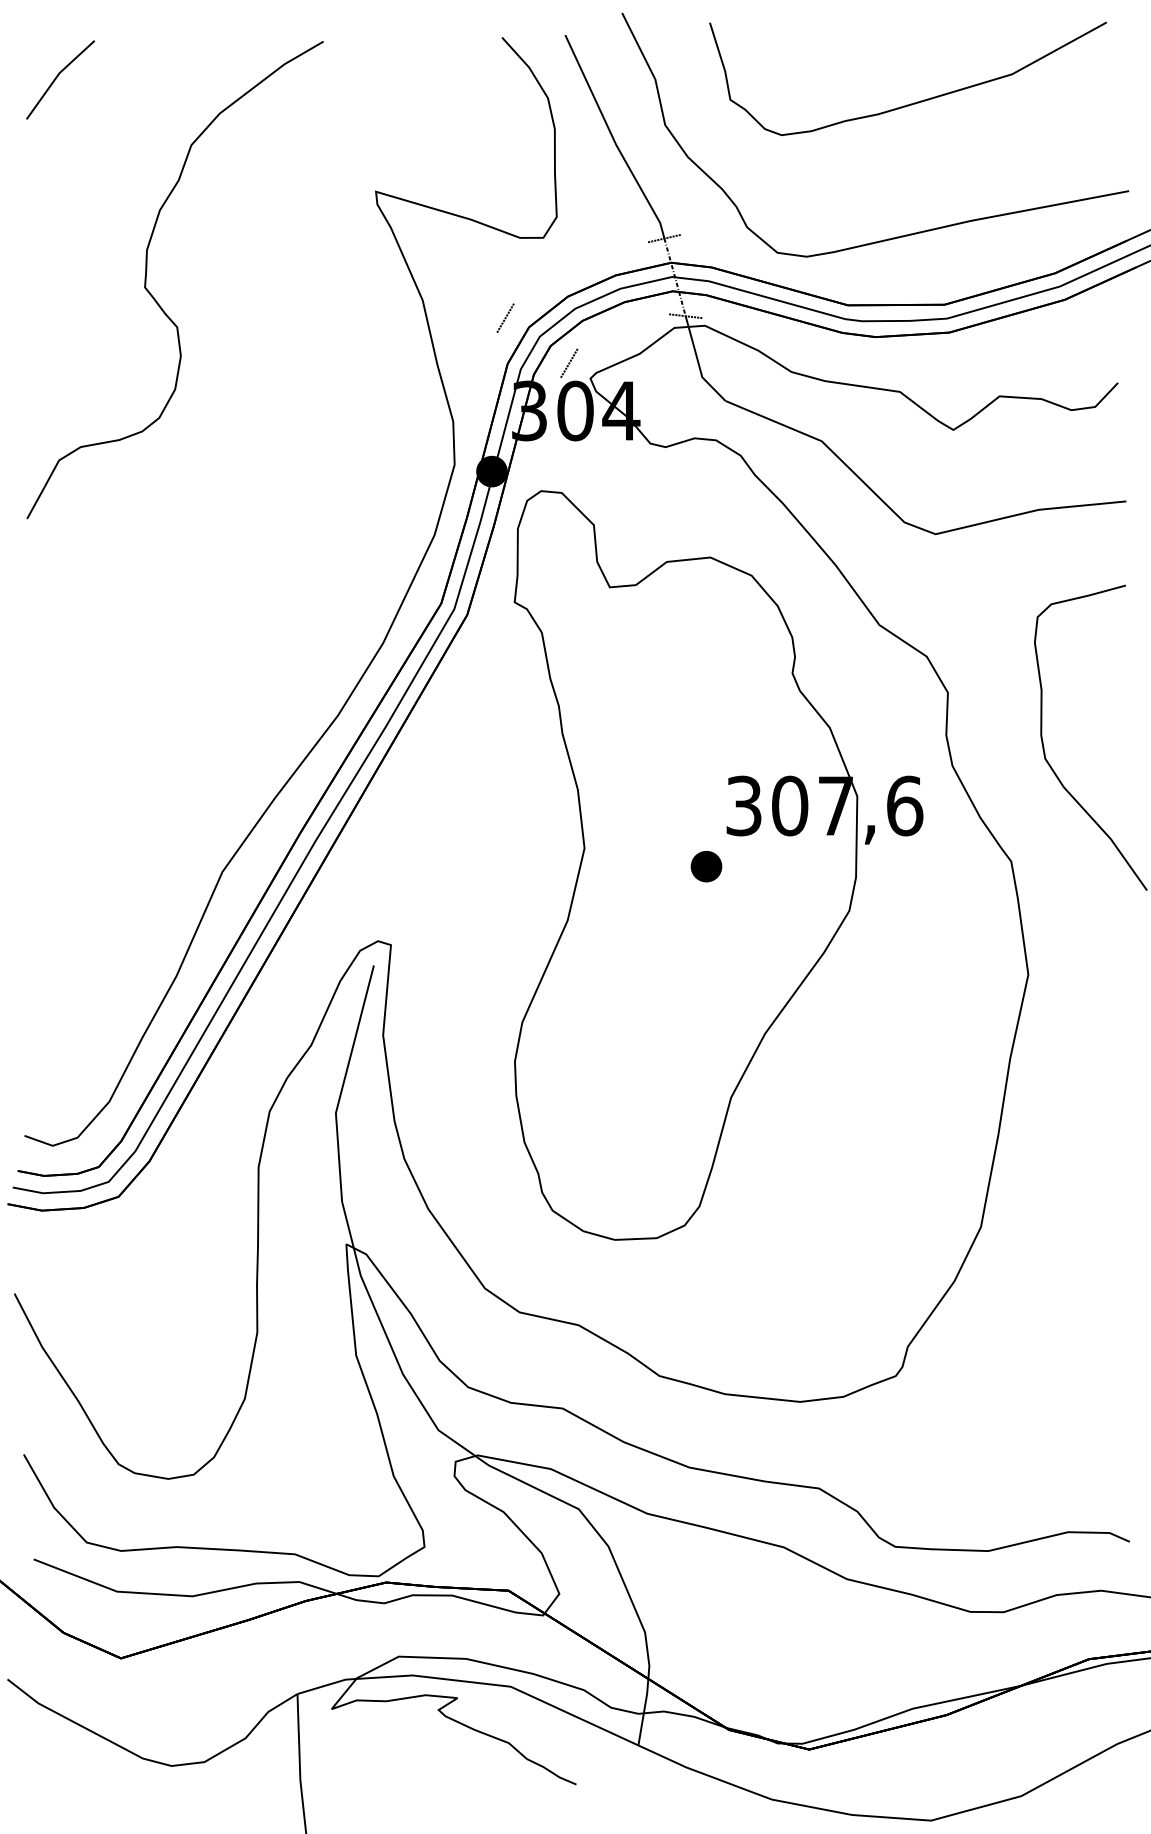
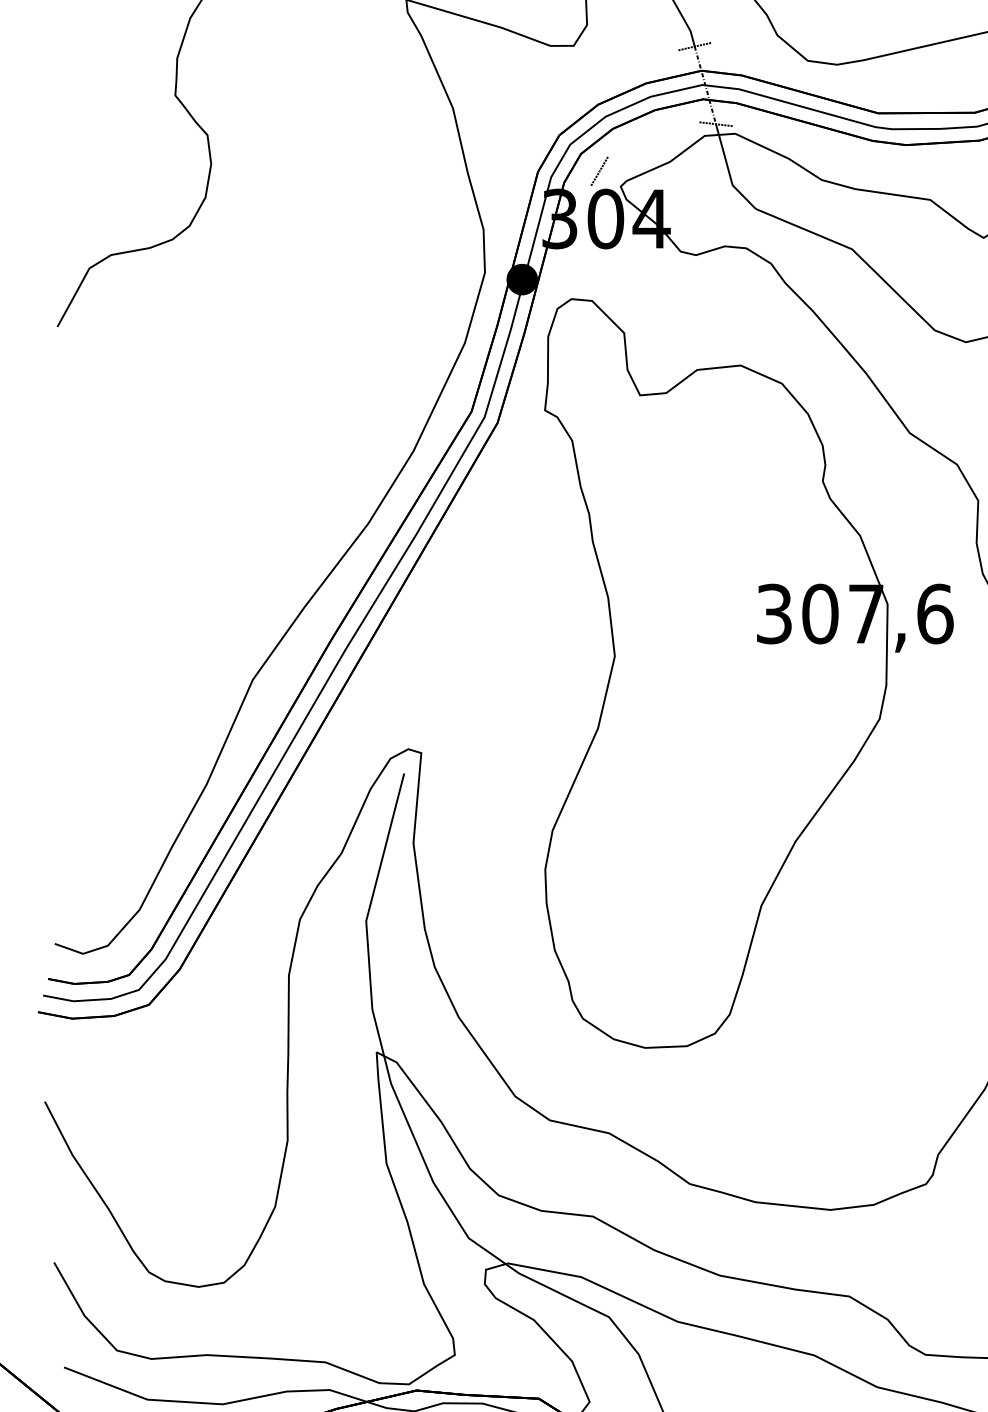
line: (505, 317) -> (535, 125), removed
part: (706, 866) -> (736, 674), removed

